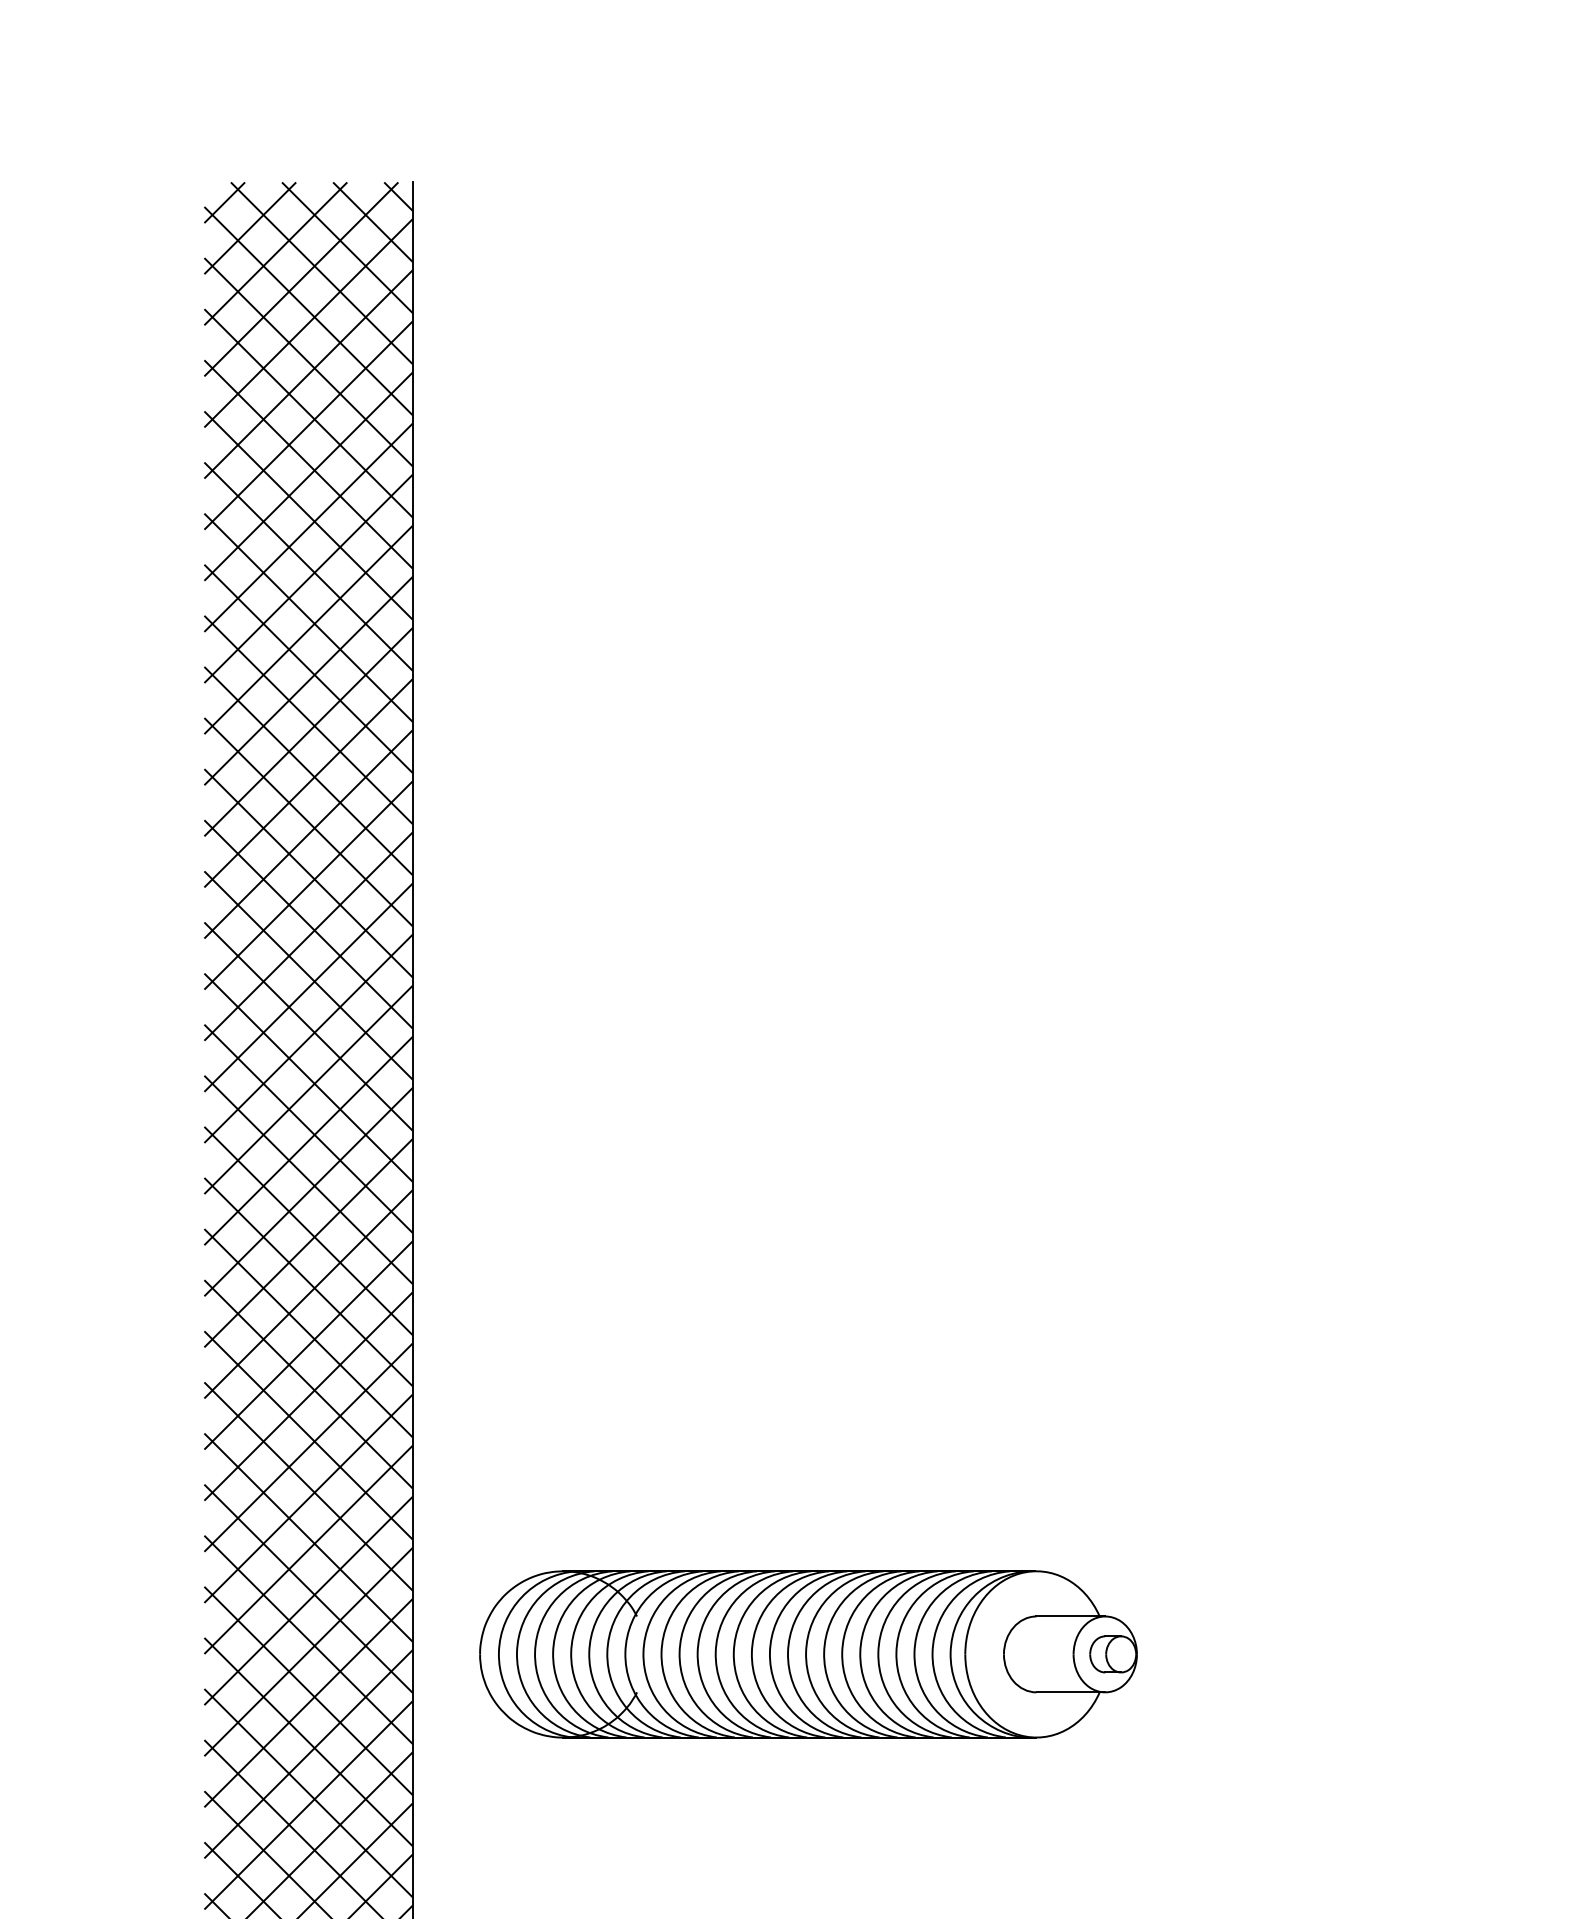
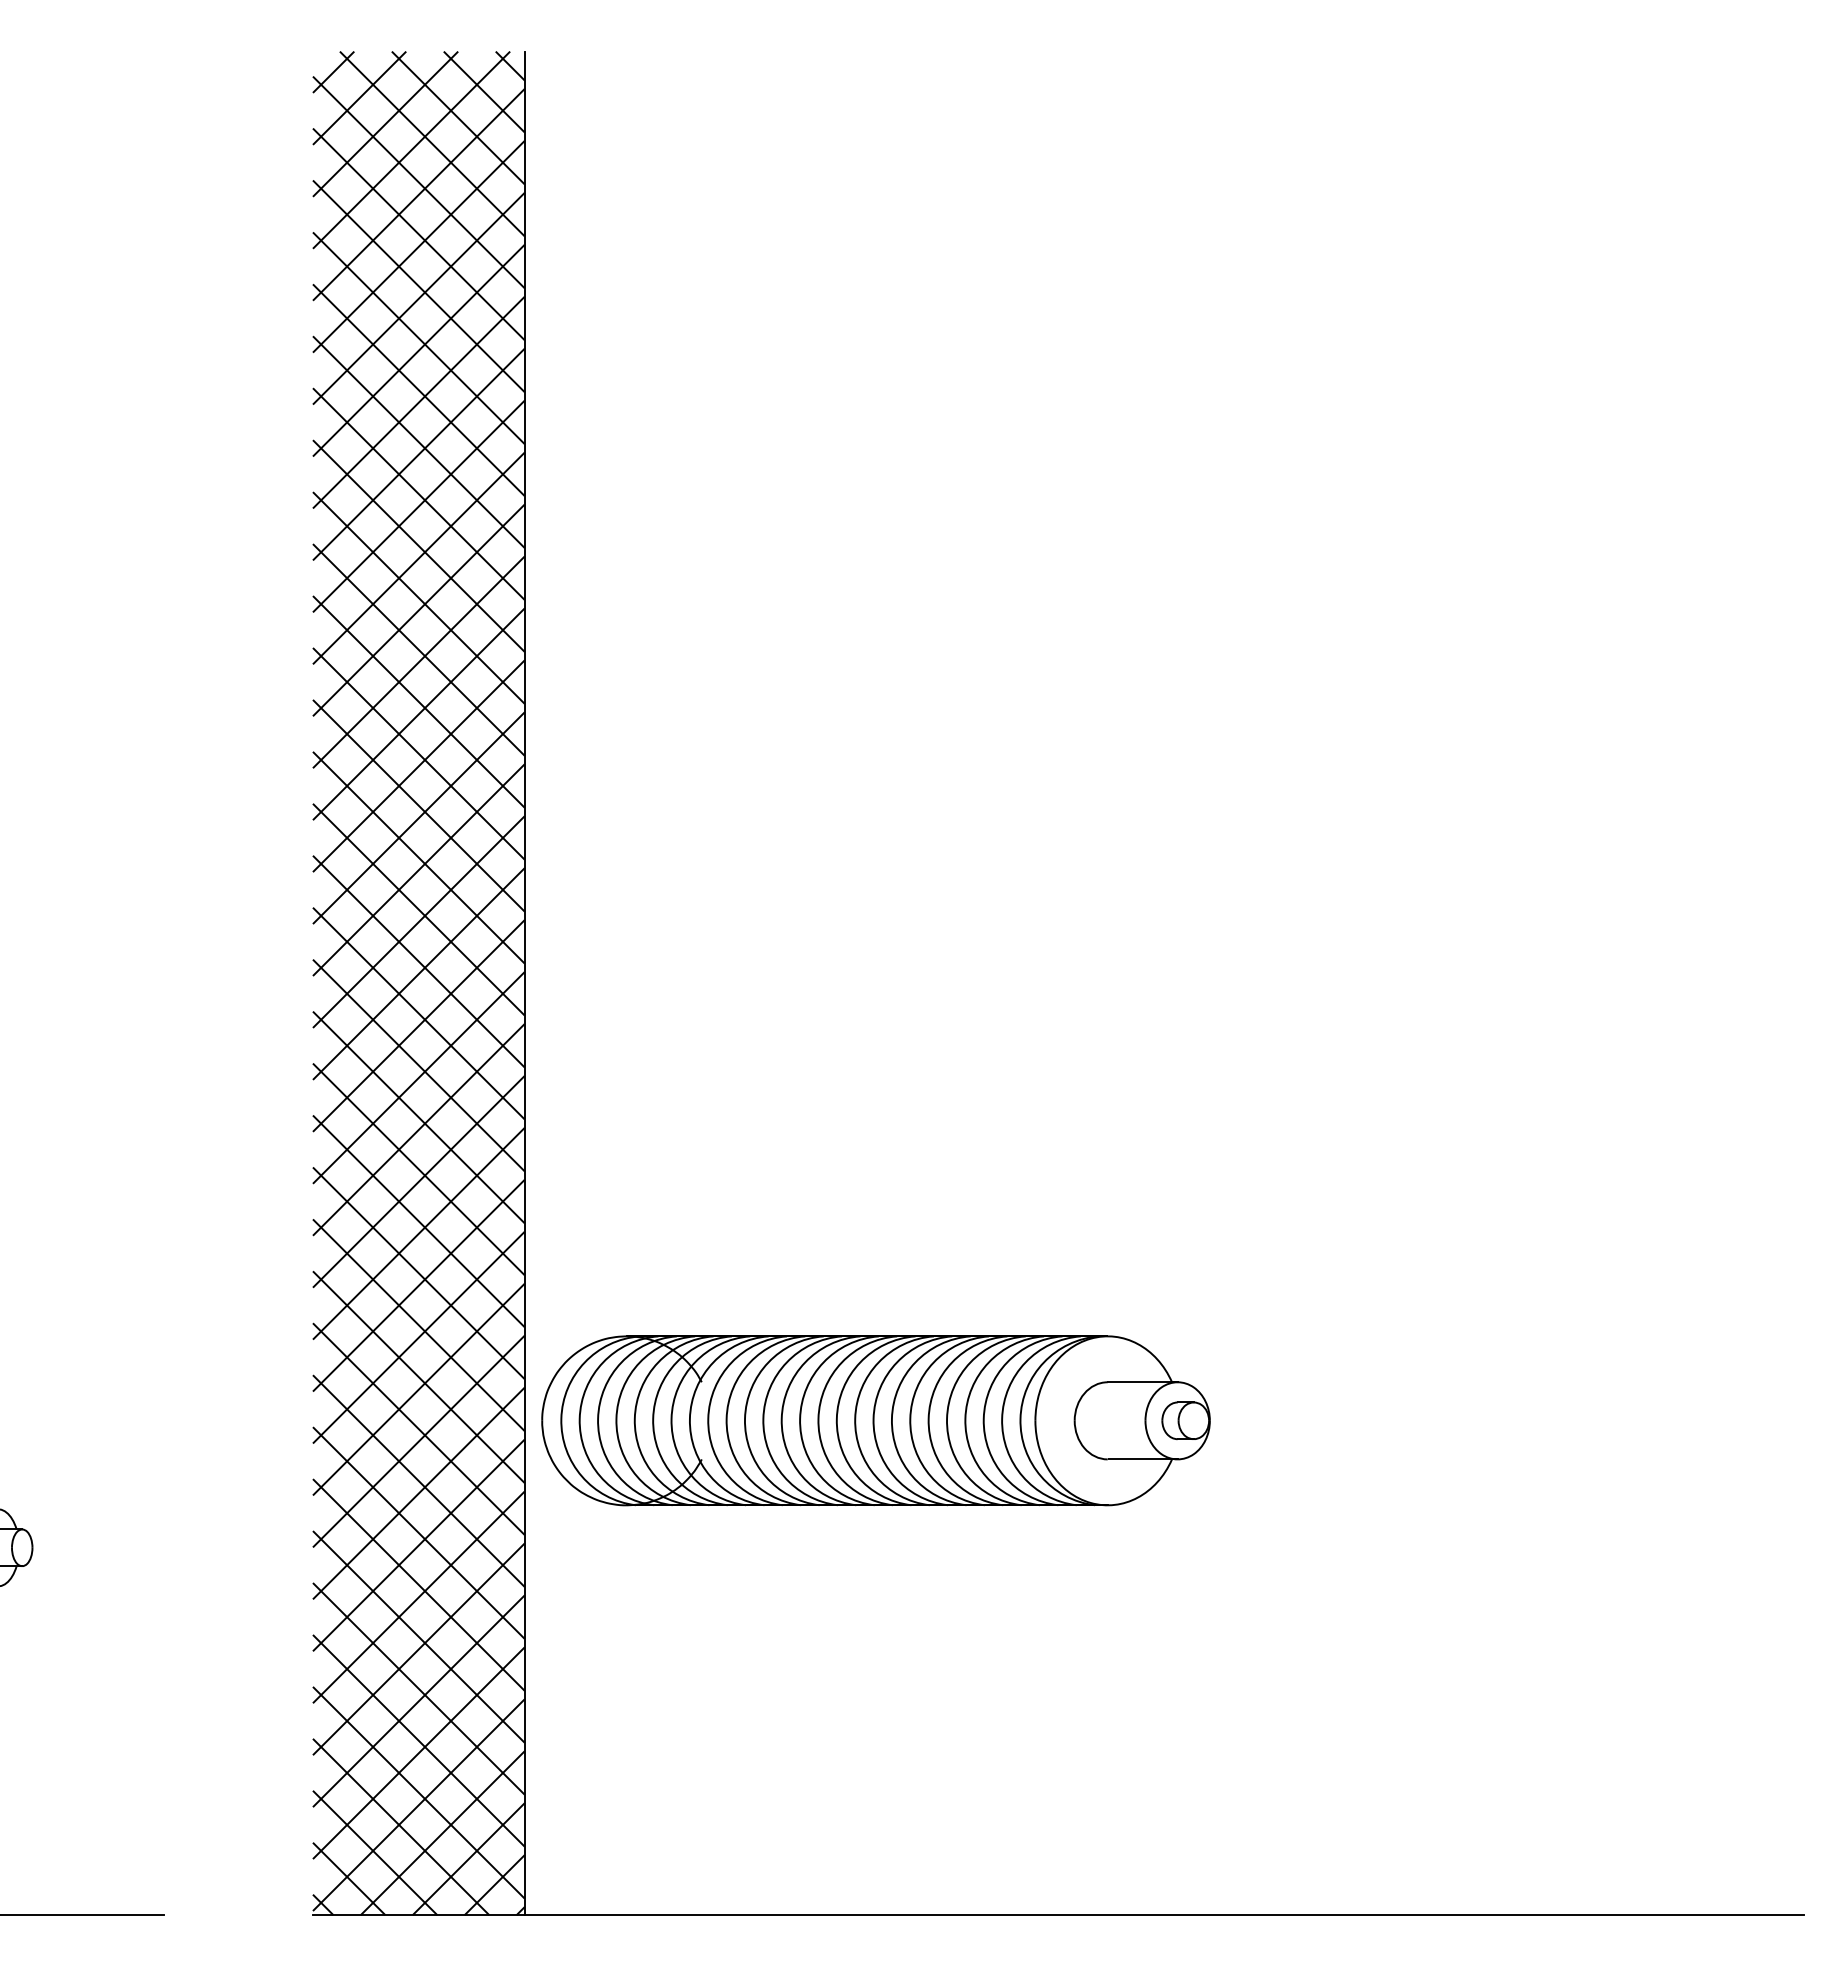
part: (807, 1654) -> (875, 1420), moved

